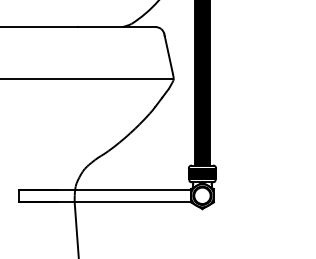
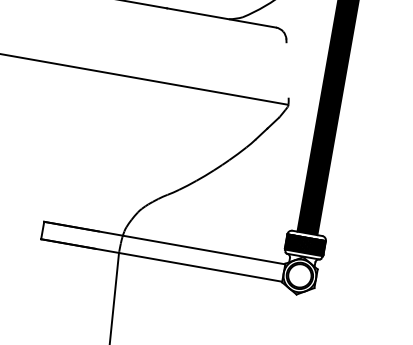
line: (168, 54) -> (287, 69), removed

